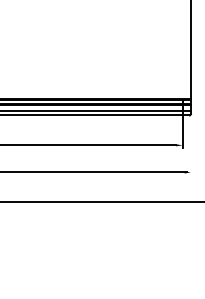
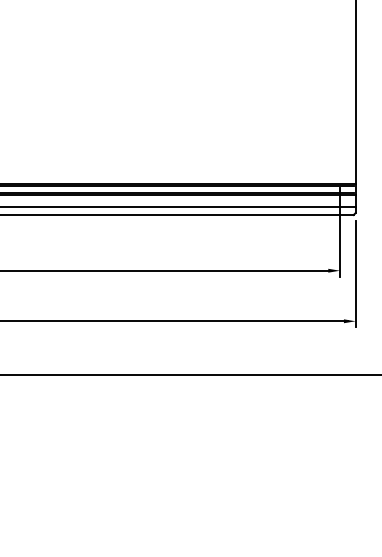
line: (190, 146) -> (354, 272), added

